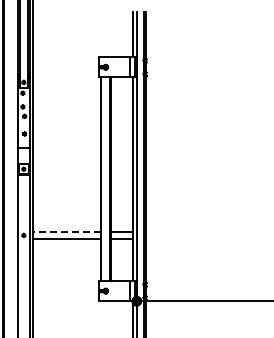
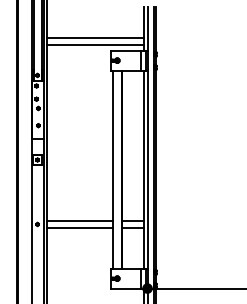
line: (83, 44) -> (95, 38), added
line: (83, 50) -> (95, 44), added
line: (66, 232) -> (79, 221), dashed -> solid

